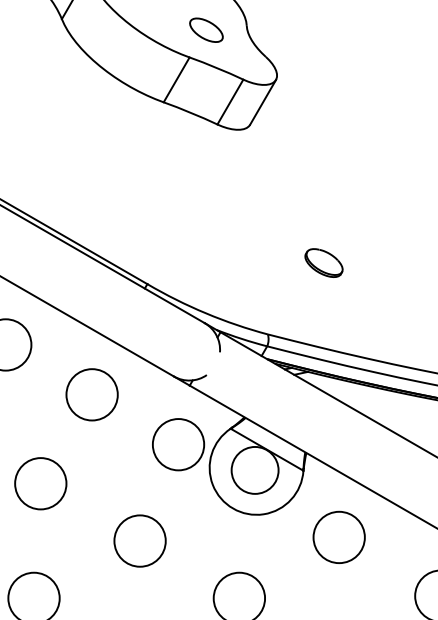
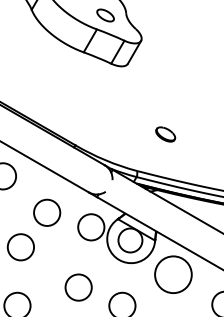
circle: (92, 394) -> (47, 212), moved
circle: (339, 536) -> (173, 274), size x1.4
circle: (139, 540) -> (78, 287), moved

